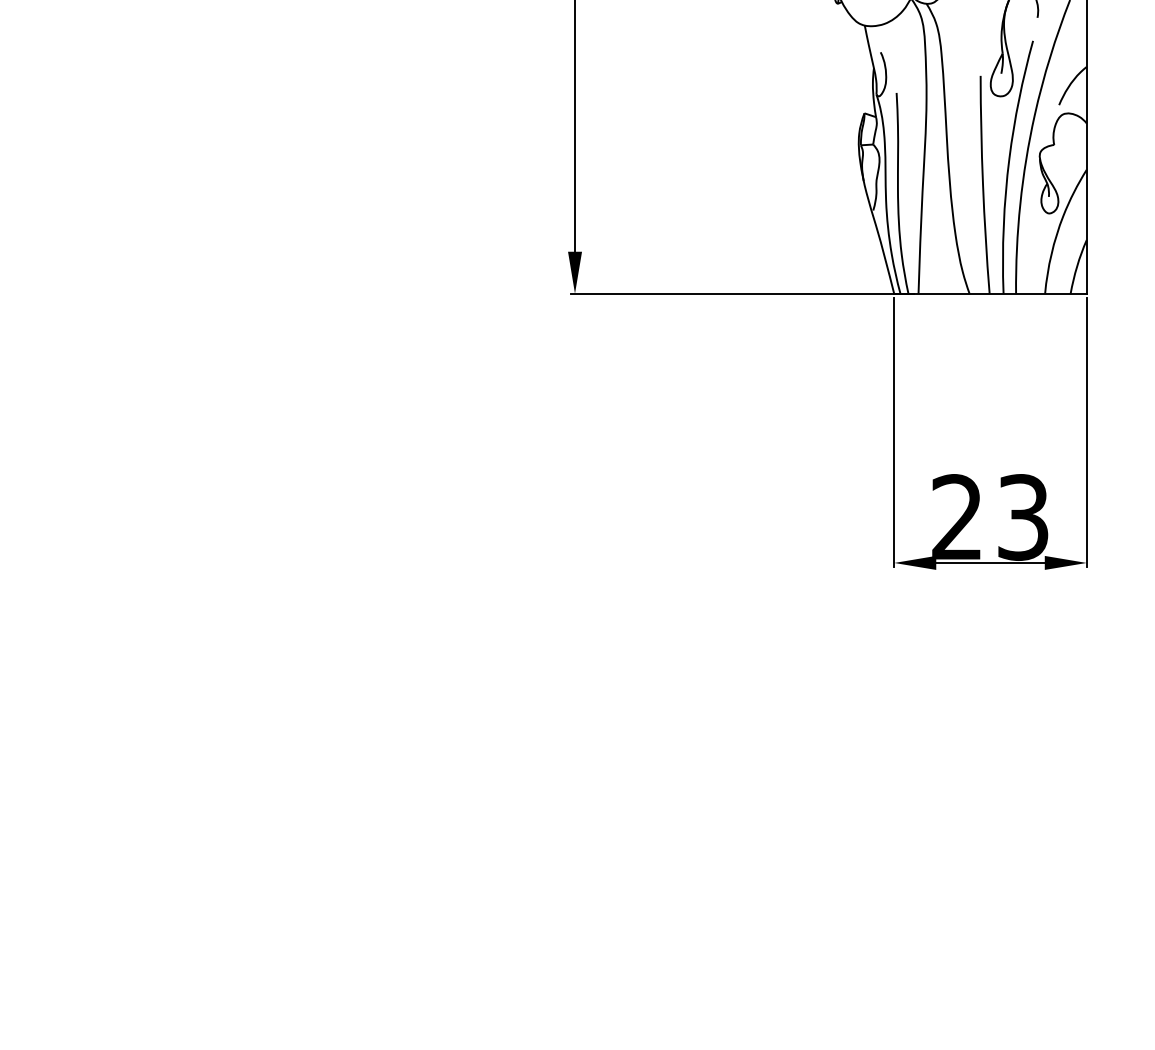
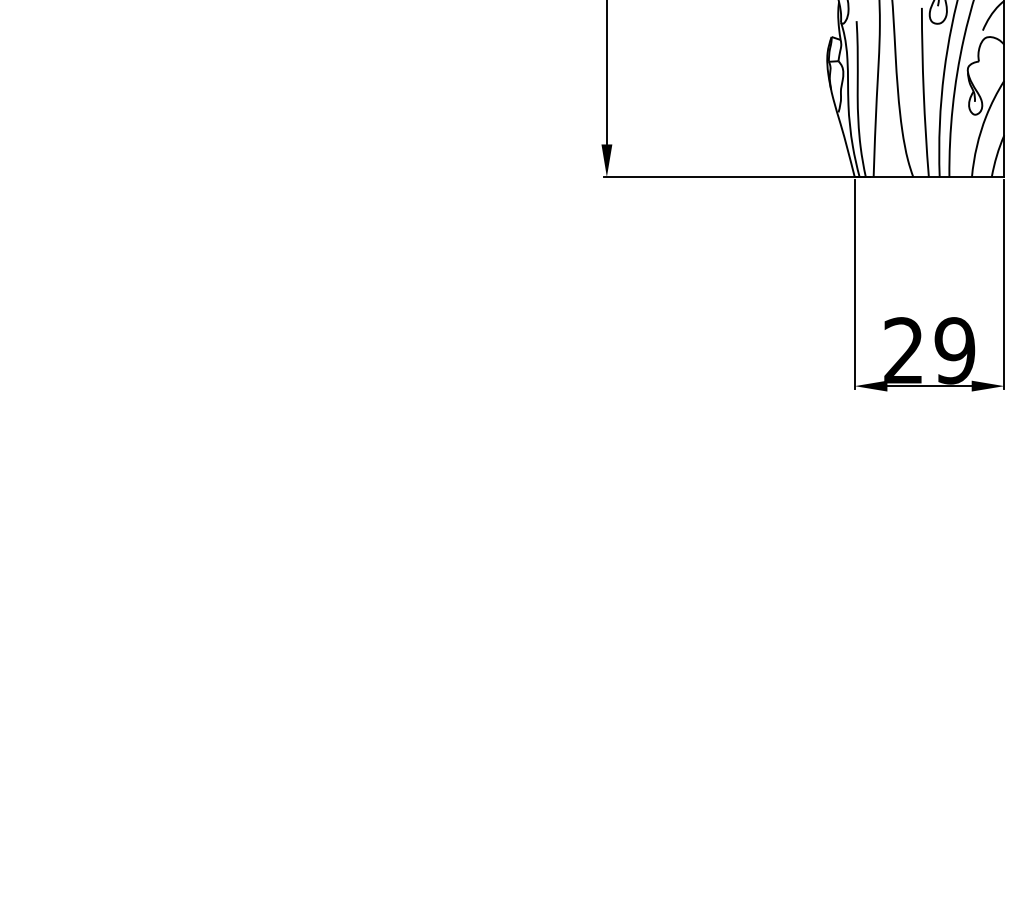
text: (1022, 517) -> (954, 350), 23 -> 29

